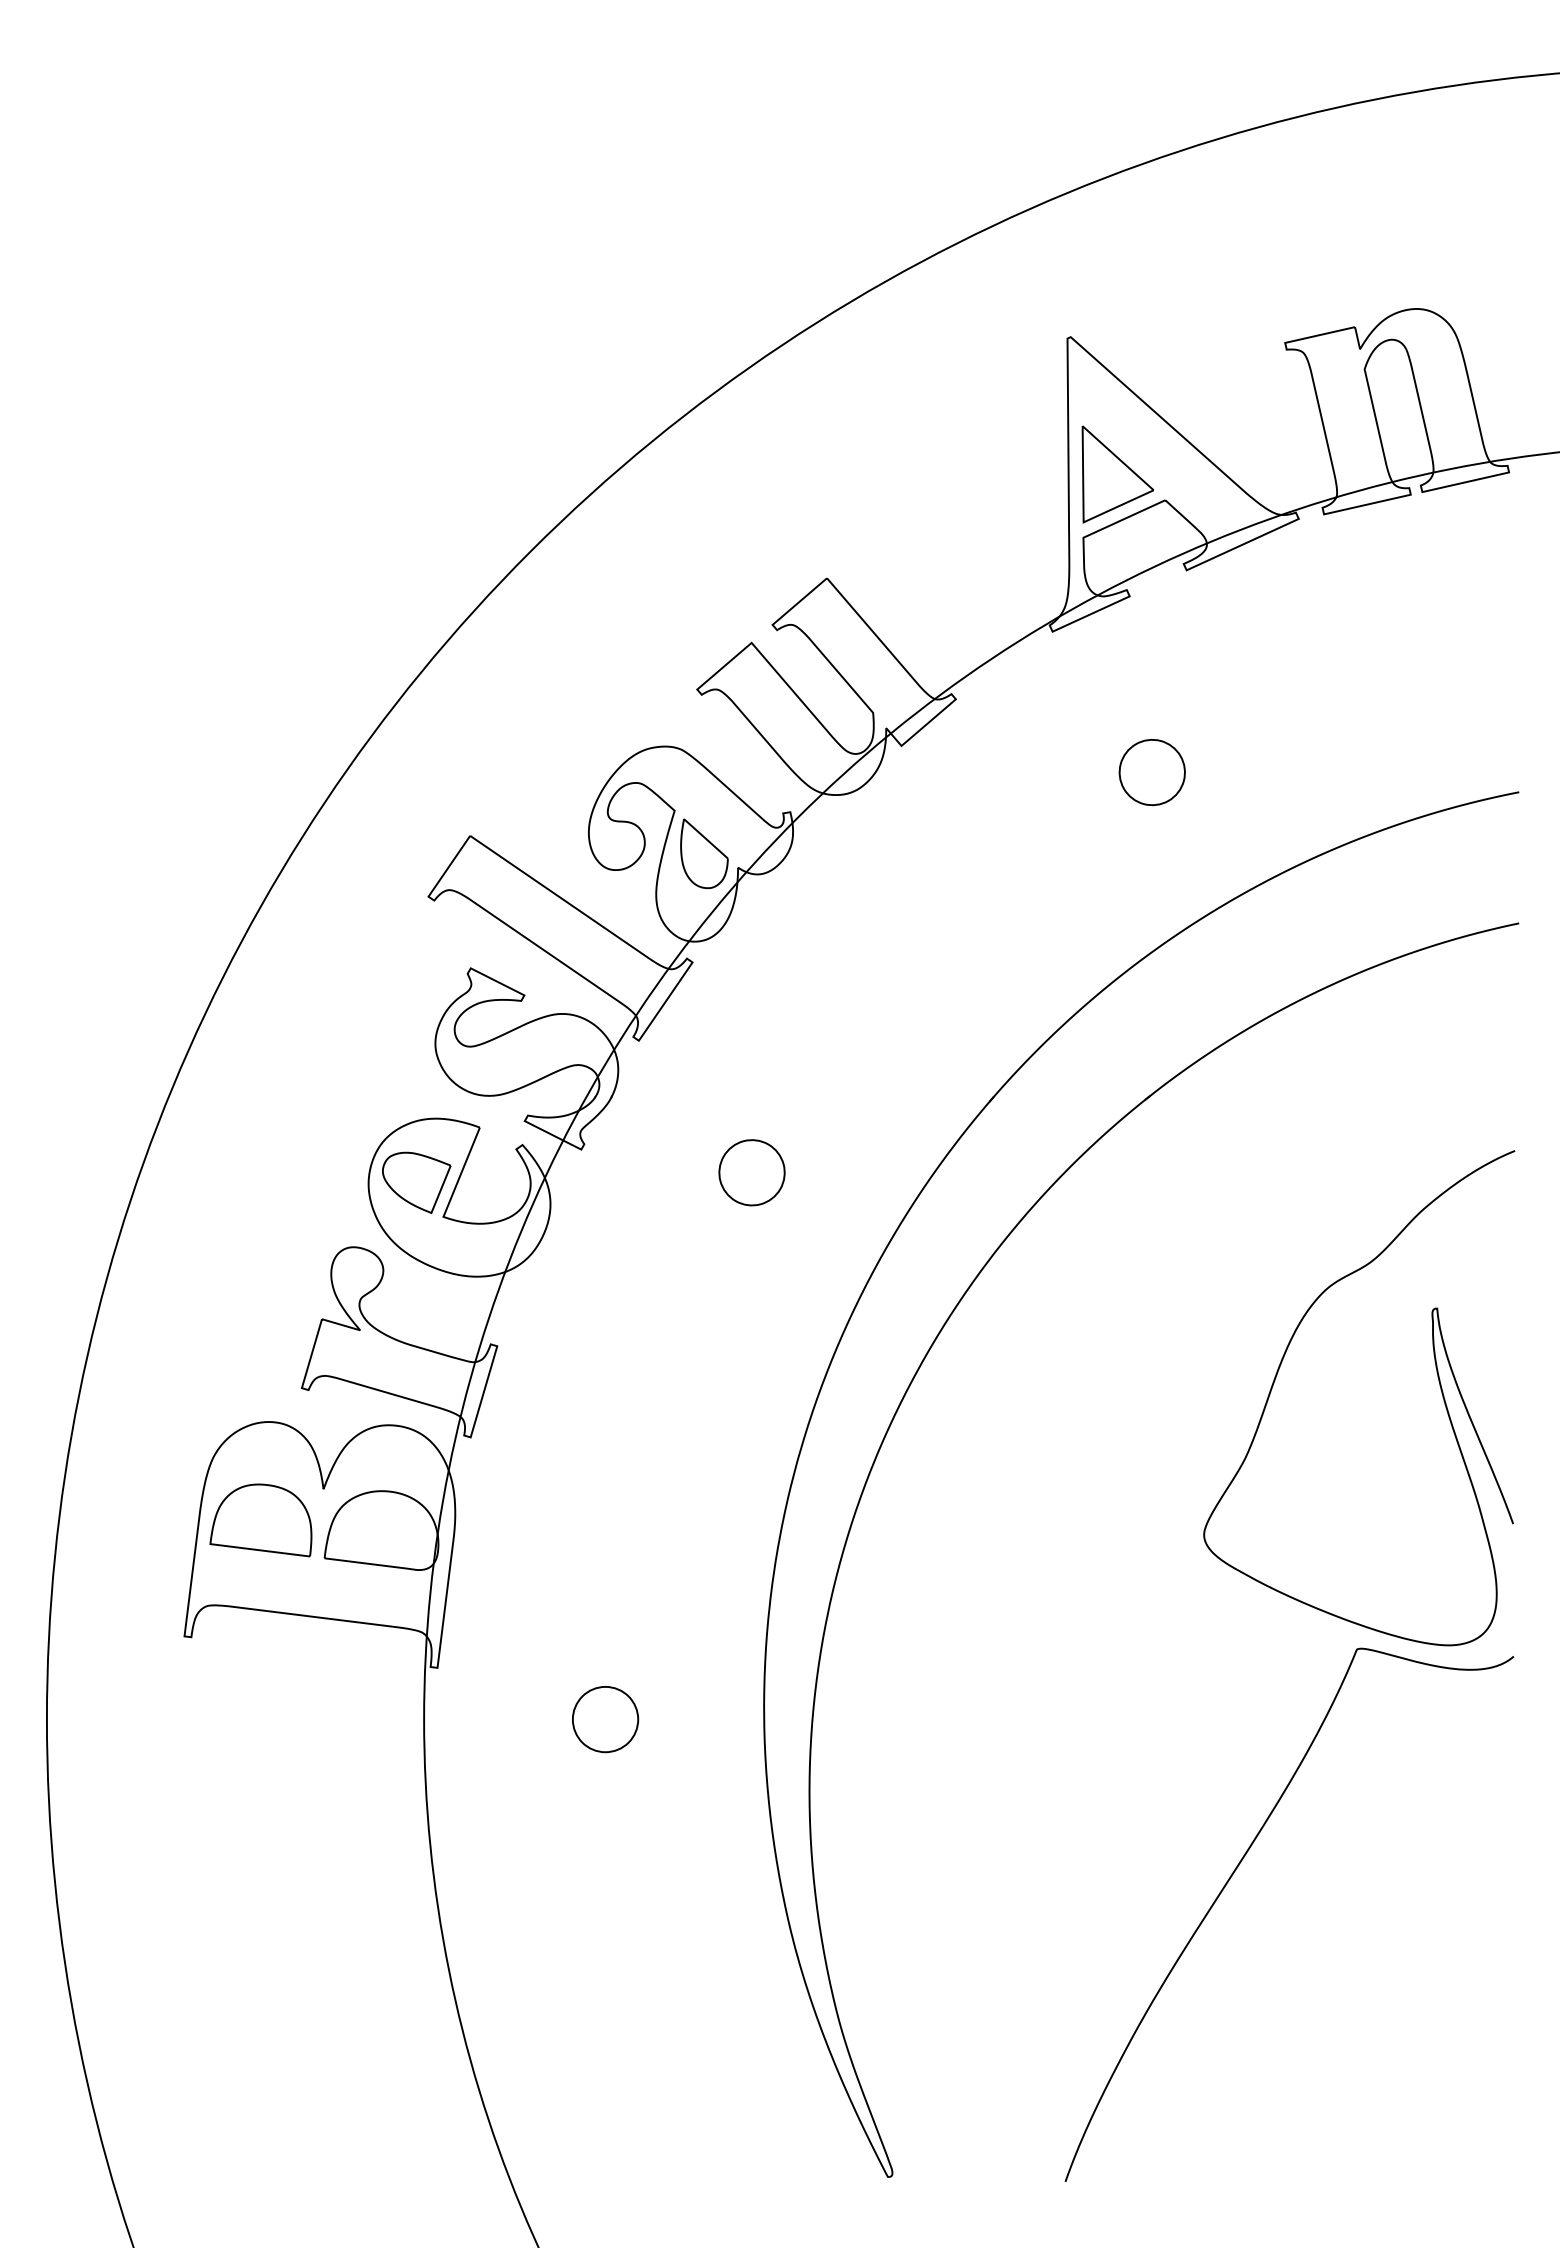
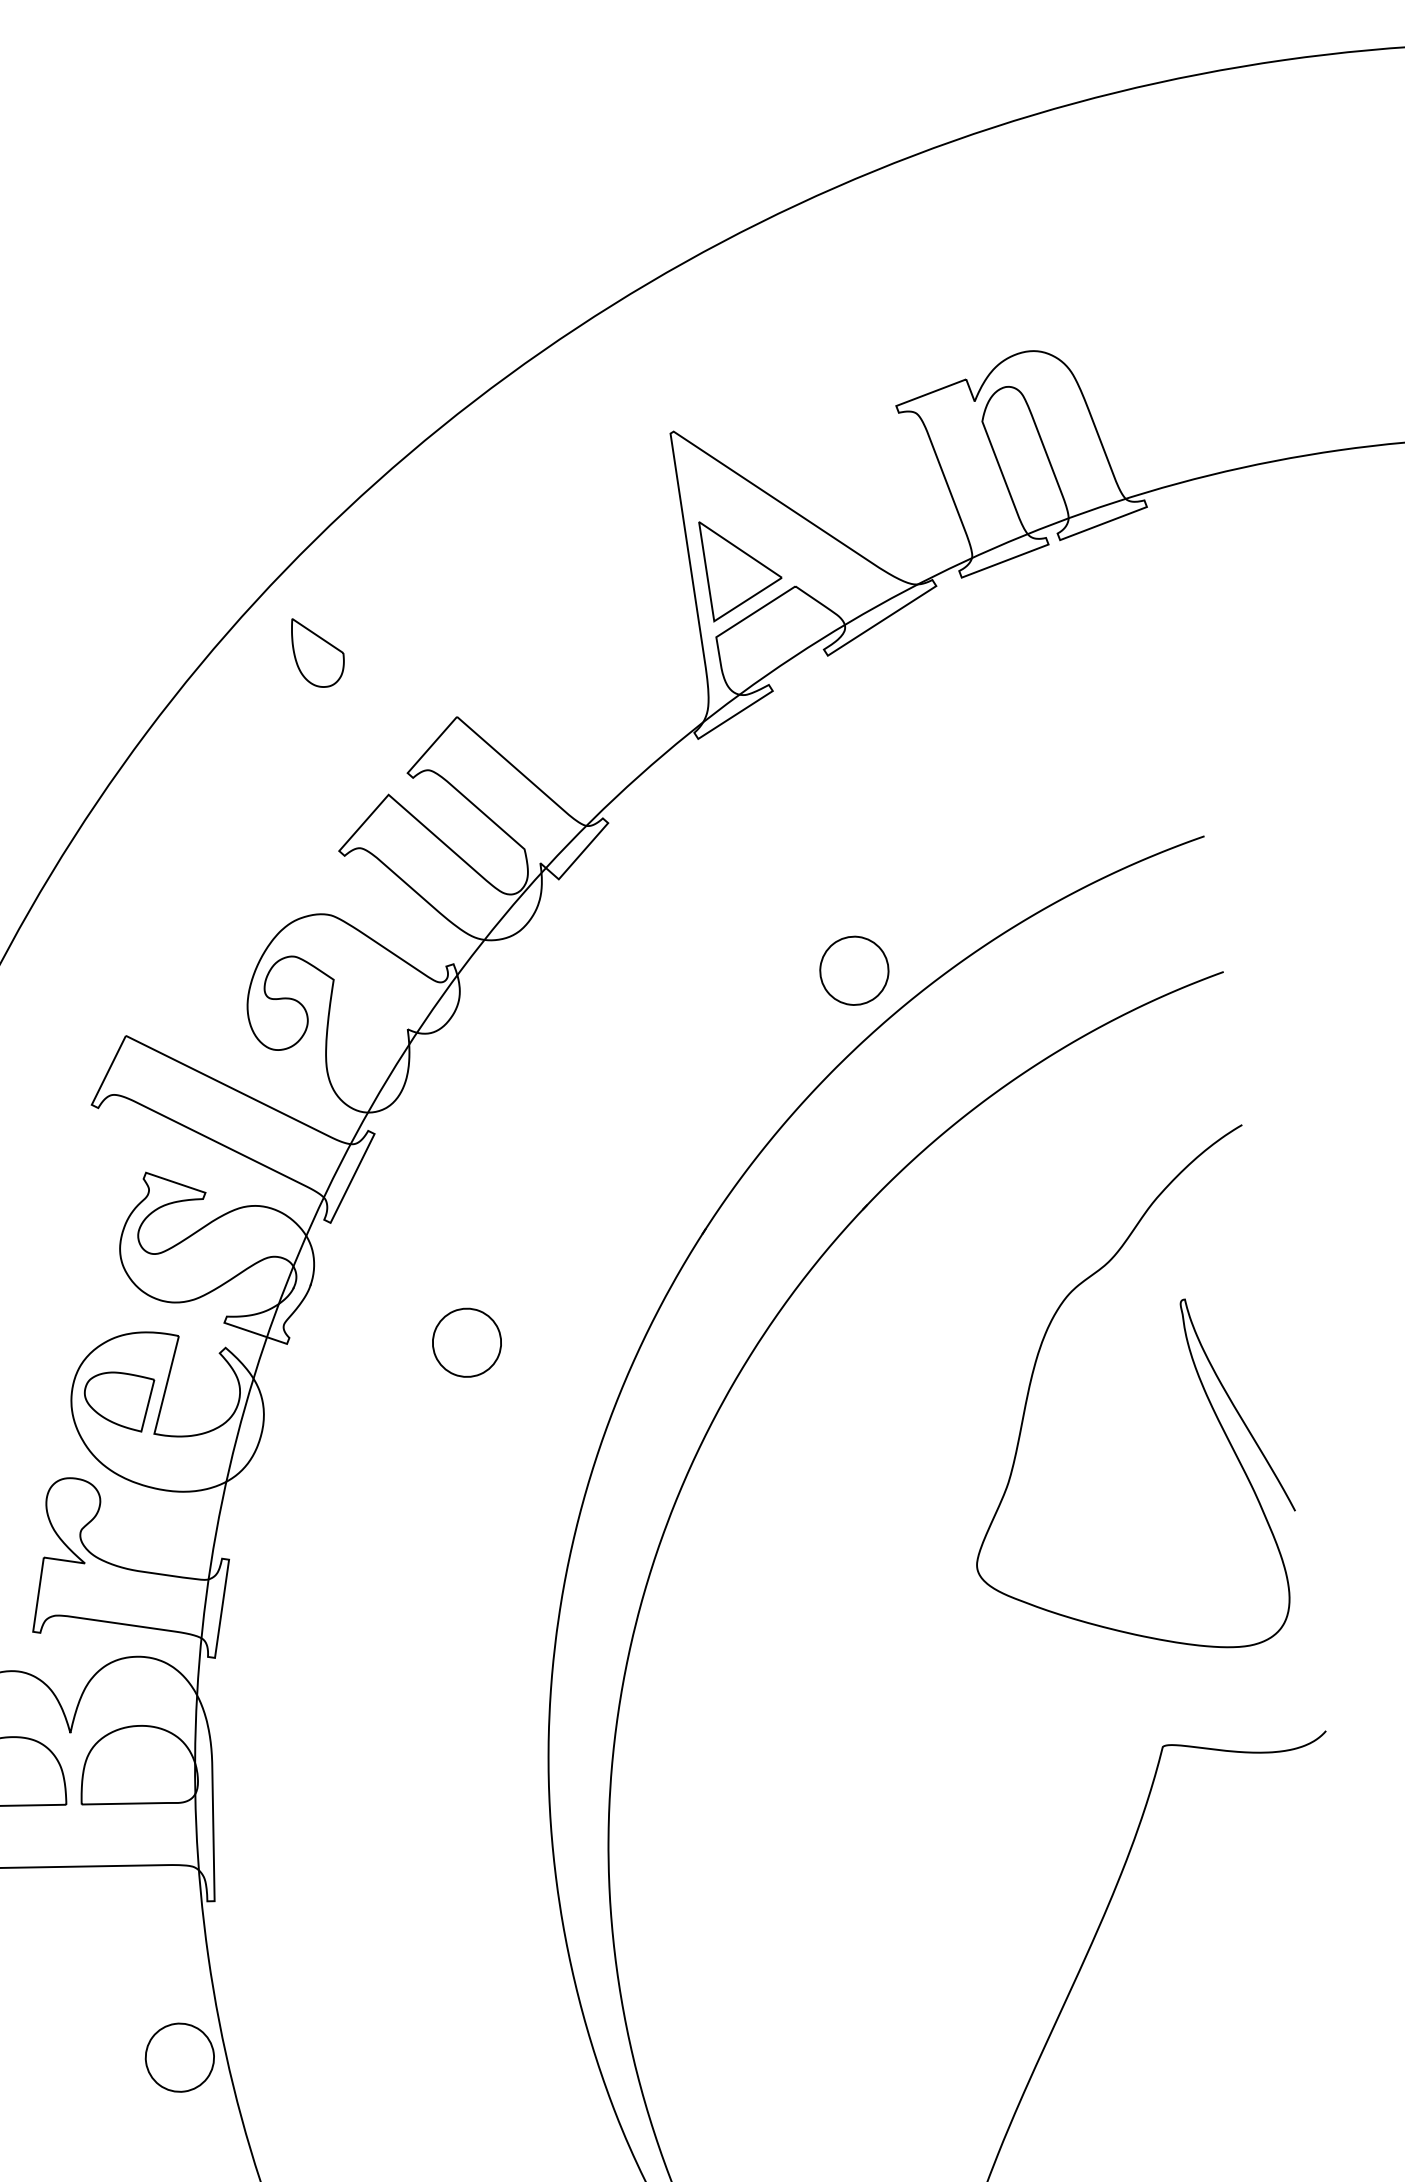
part: (1151, 772) -> (853, 970), moved
part: (704, 853) -> (318, 651), moved
curve: (1437, 1377) -> (1195, 1370), moved
part: (605, 1719) -> (179, 2057), moved

